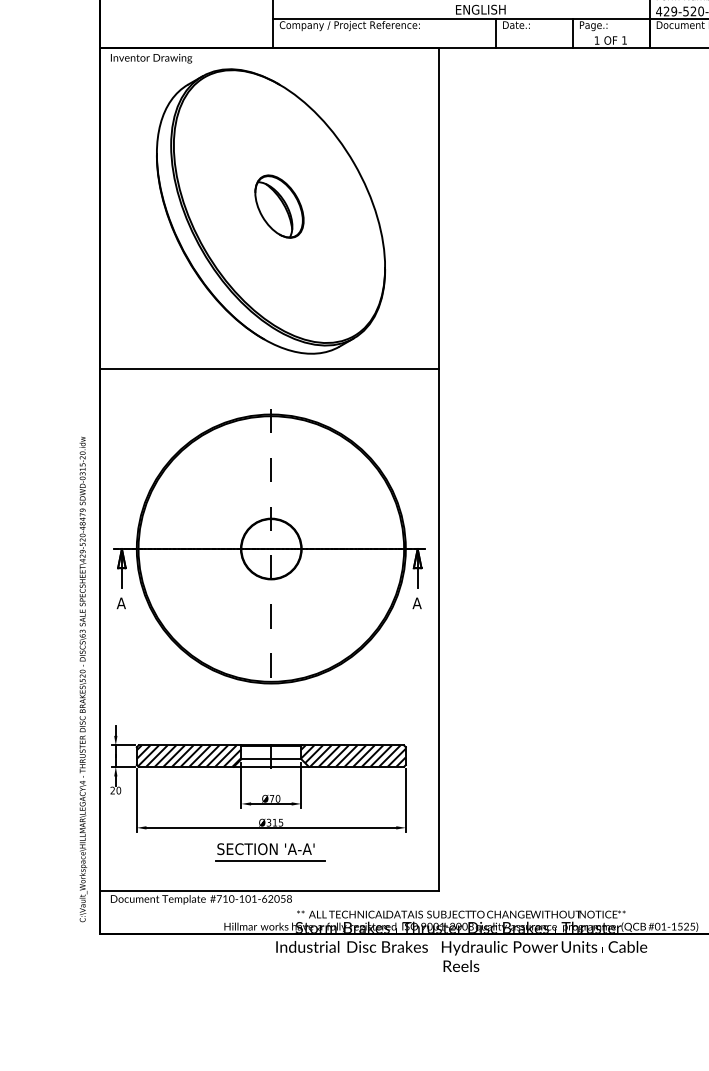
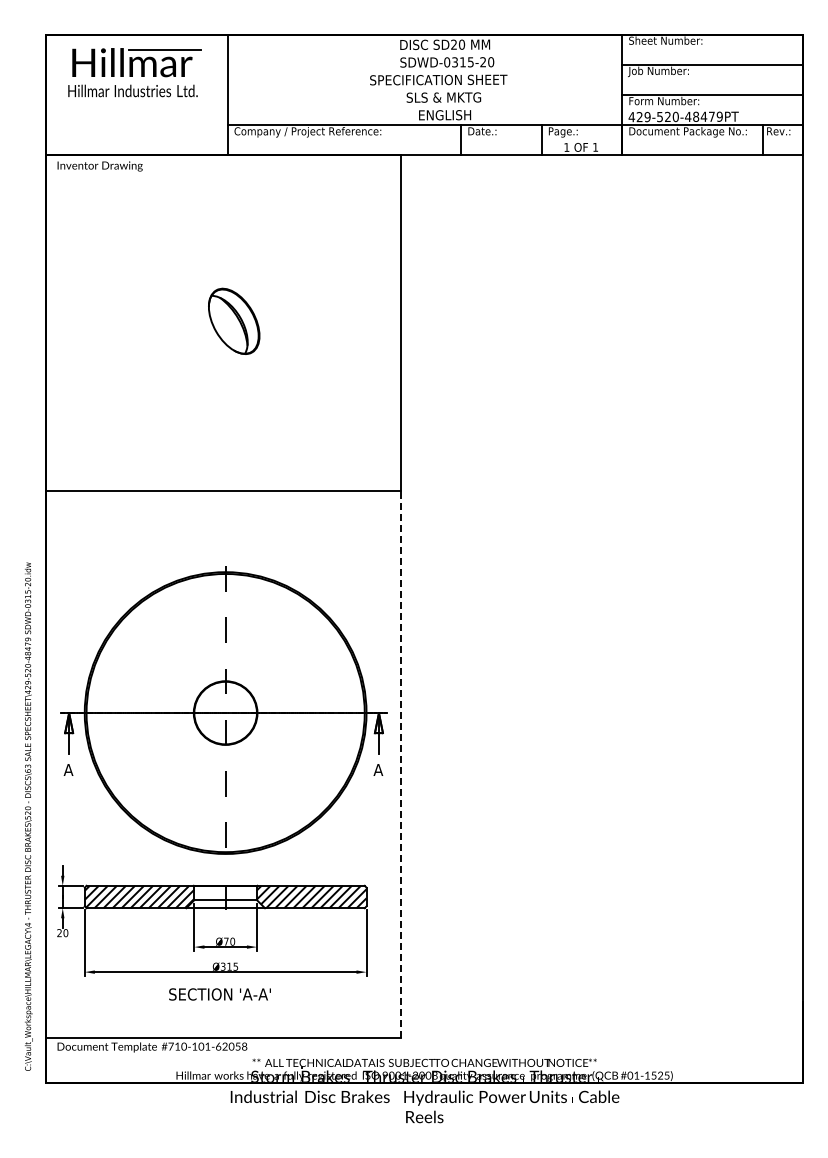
part: (270, 211) -> (224, 326), removed
part: (269, 546) -> (223, 710), moved
line: (438, 629) -> (400, 764), solid -> dashed
line: (270, 860) -> (224, 1006), removed

